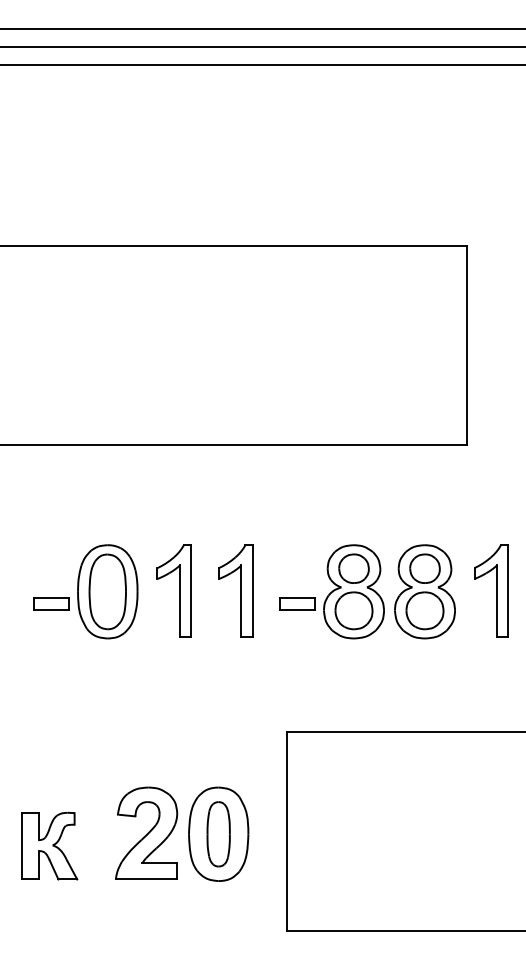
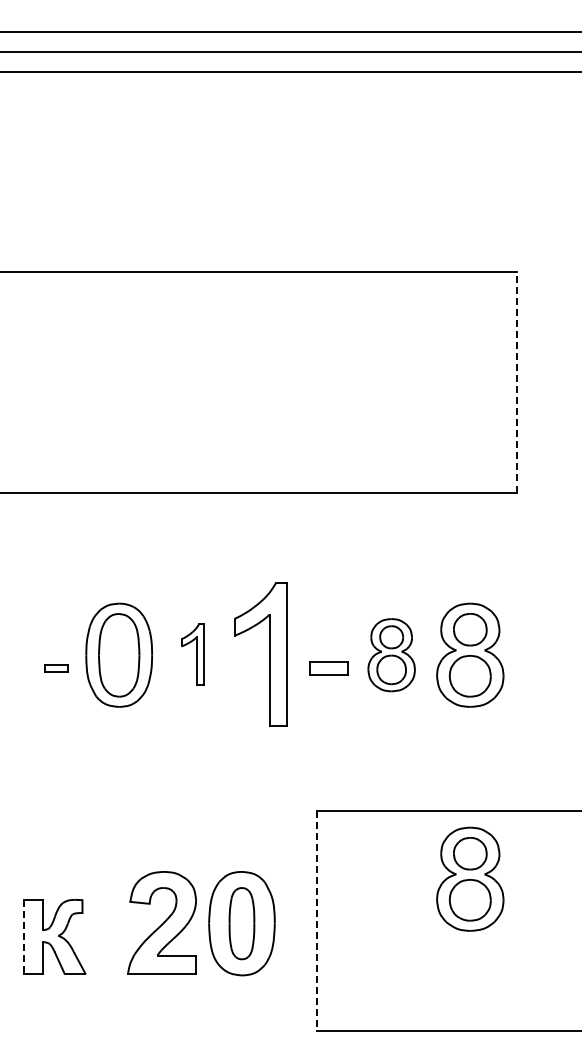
line: (467, 344) -> (517, 381), solid -> dashed
part: (174, 591) -> (192, 654), size x0.6
part: (235, 591) -> (260, 654), size x1.4
part: (353, 591) -> (391, 654), size x0.7
part: (491, 591) -> (543, 654), removed
part: (51, 603) -> (56, 668), size x0.6
part: (425, 793) -> (470, 878), added
line: (286, 832) -> (317, 921), solid -> dashed
line: (21, 845) -> (23, 936), solid -> dashed

